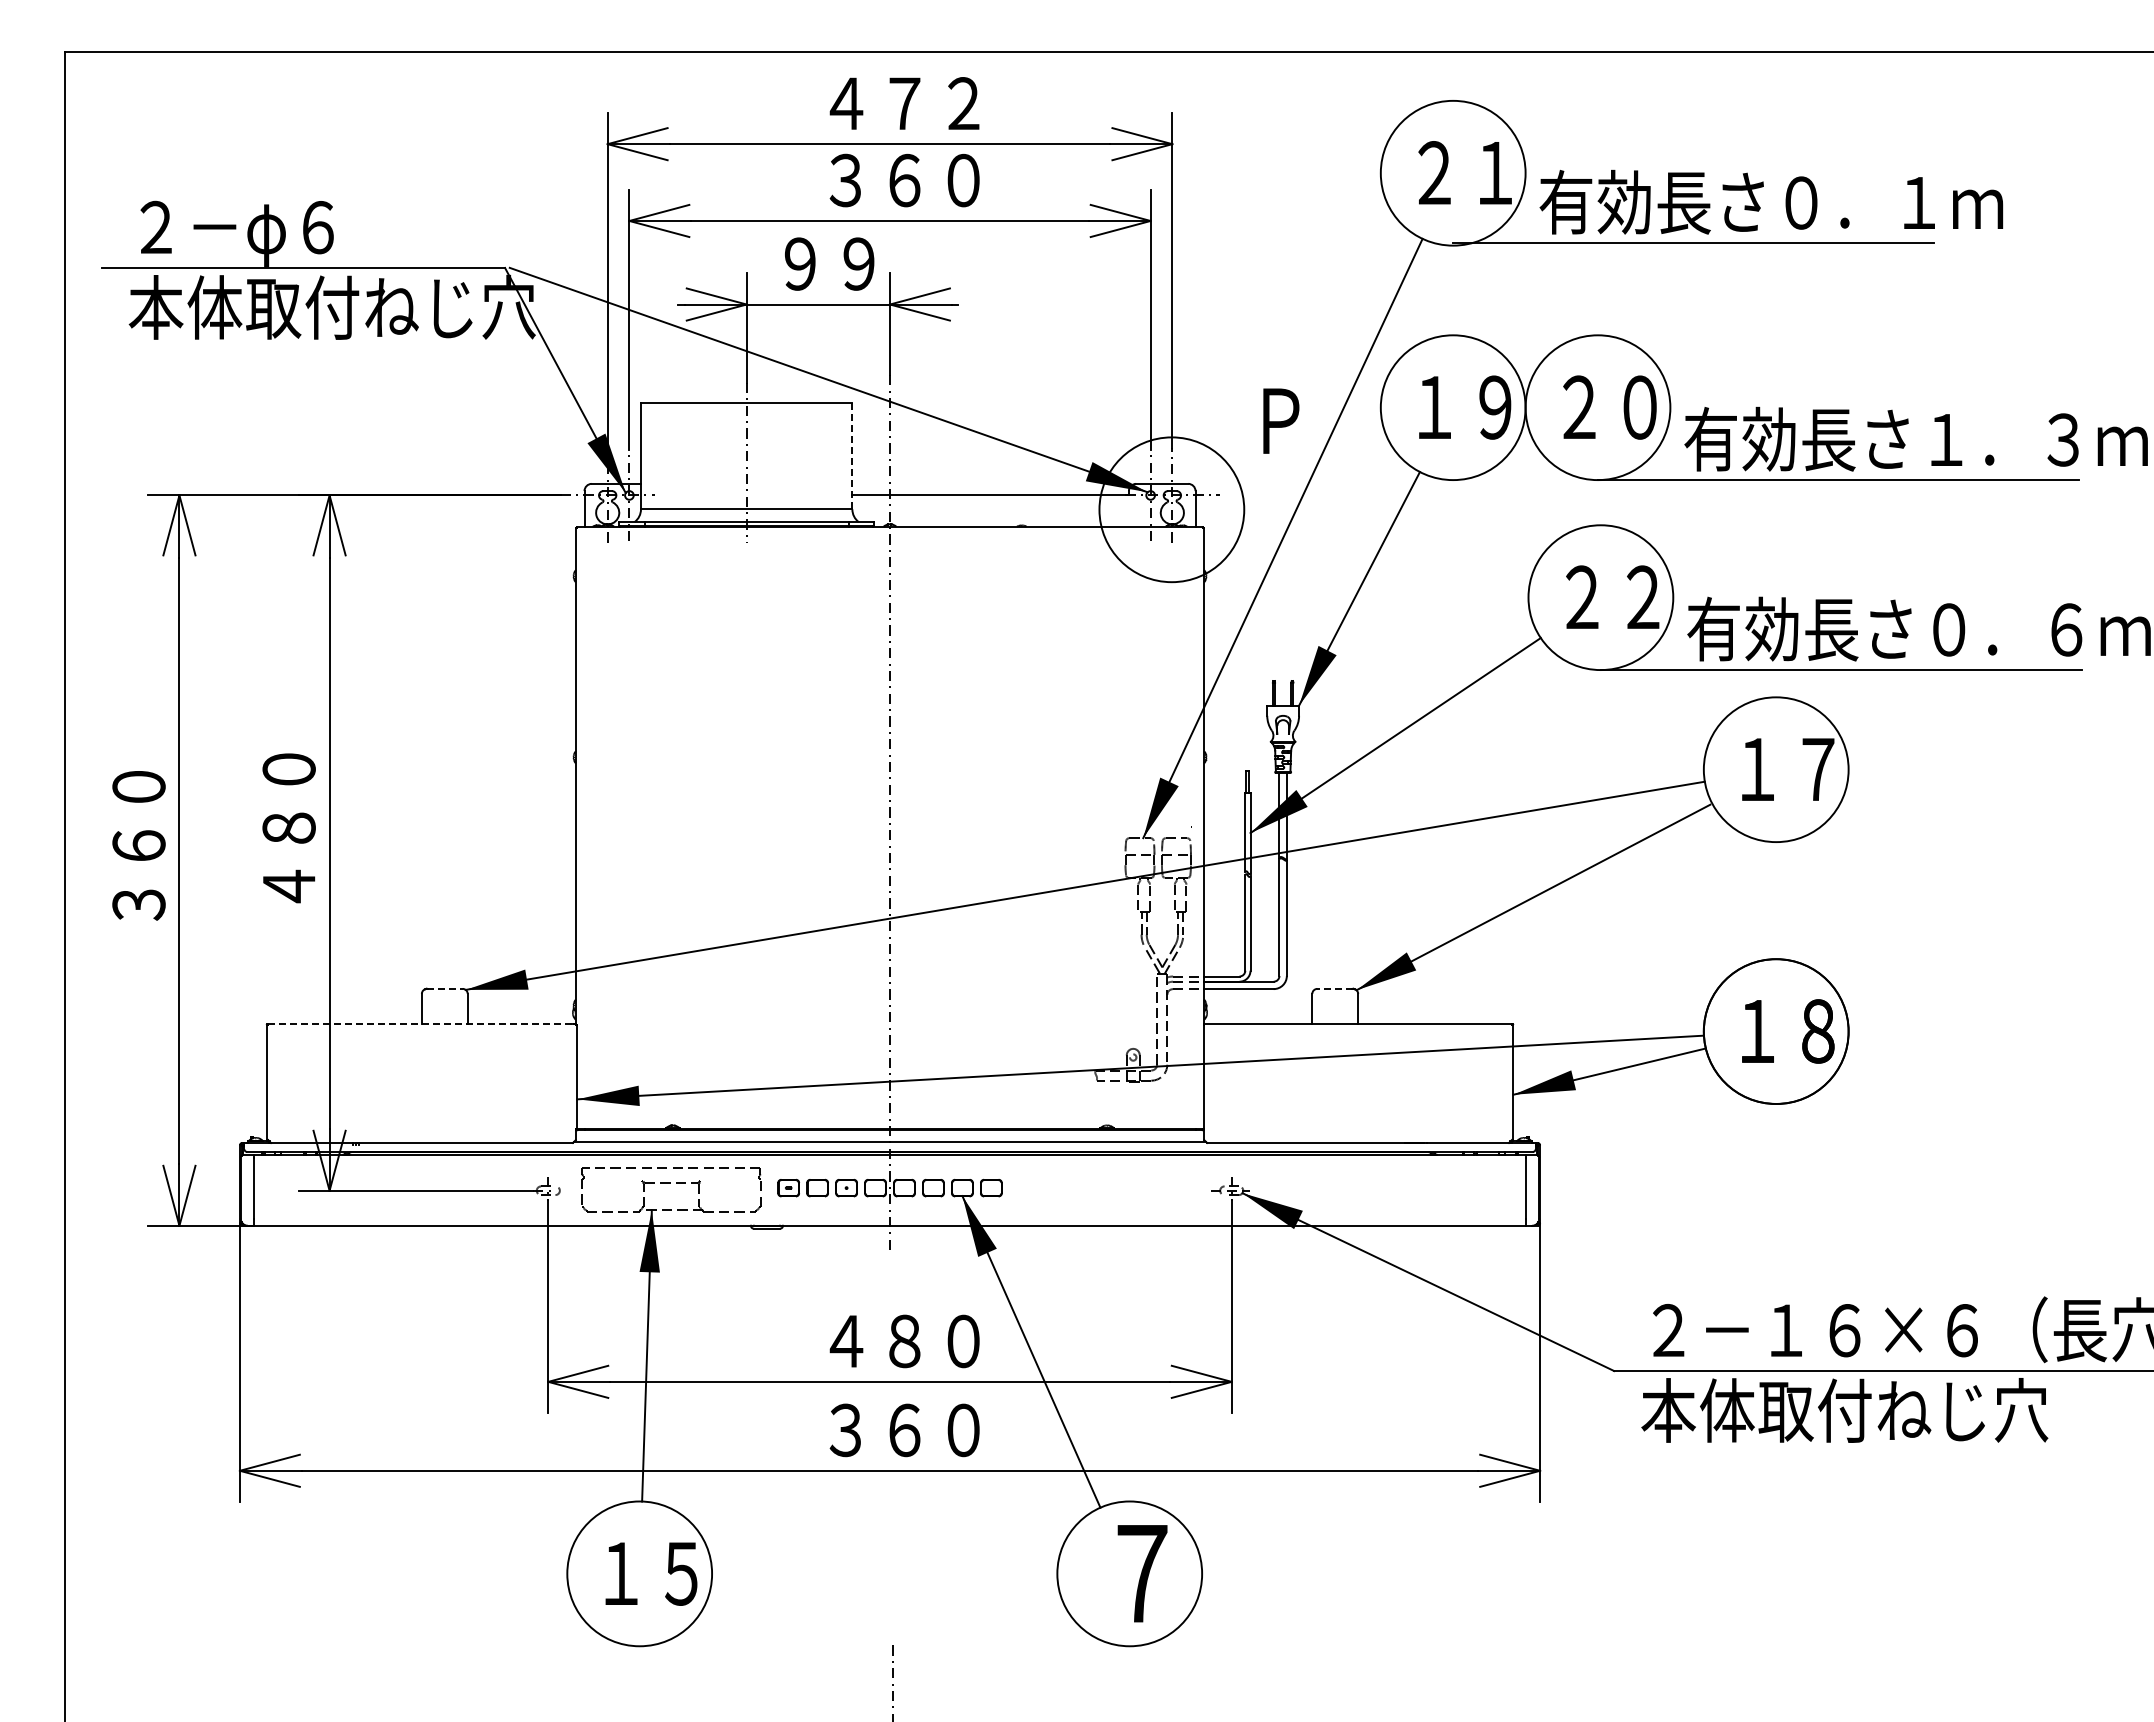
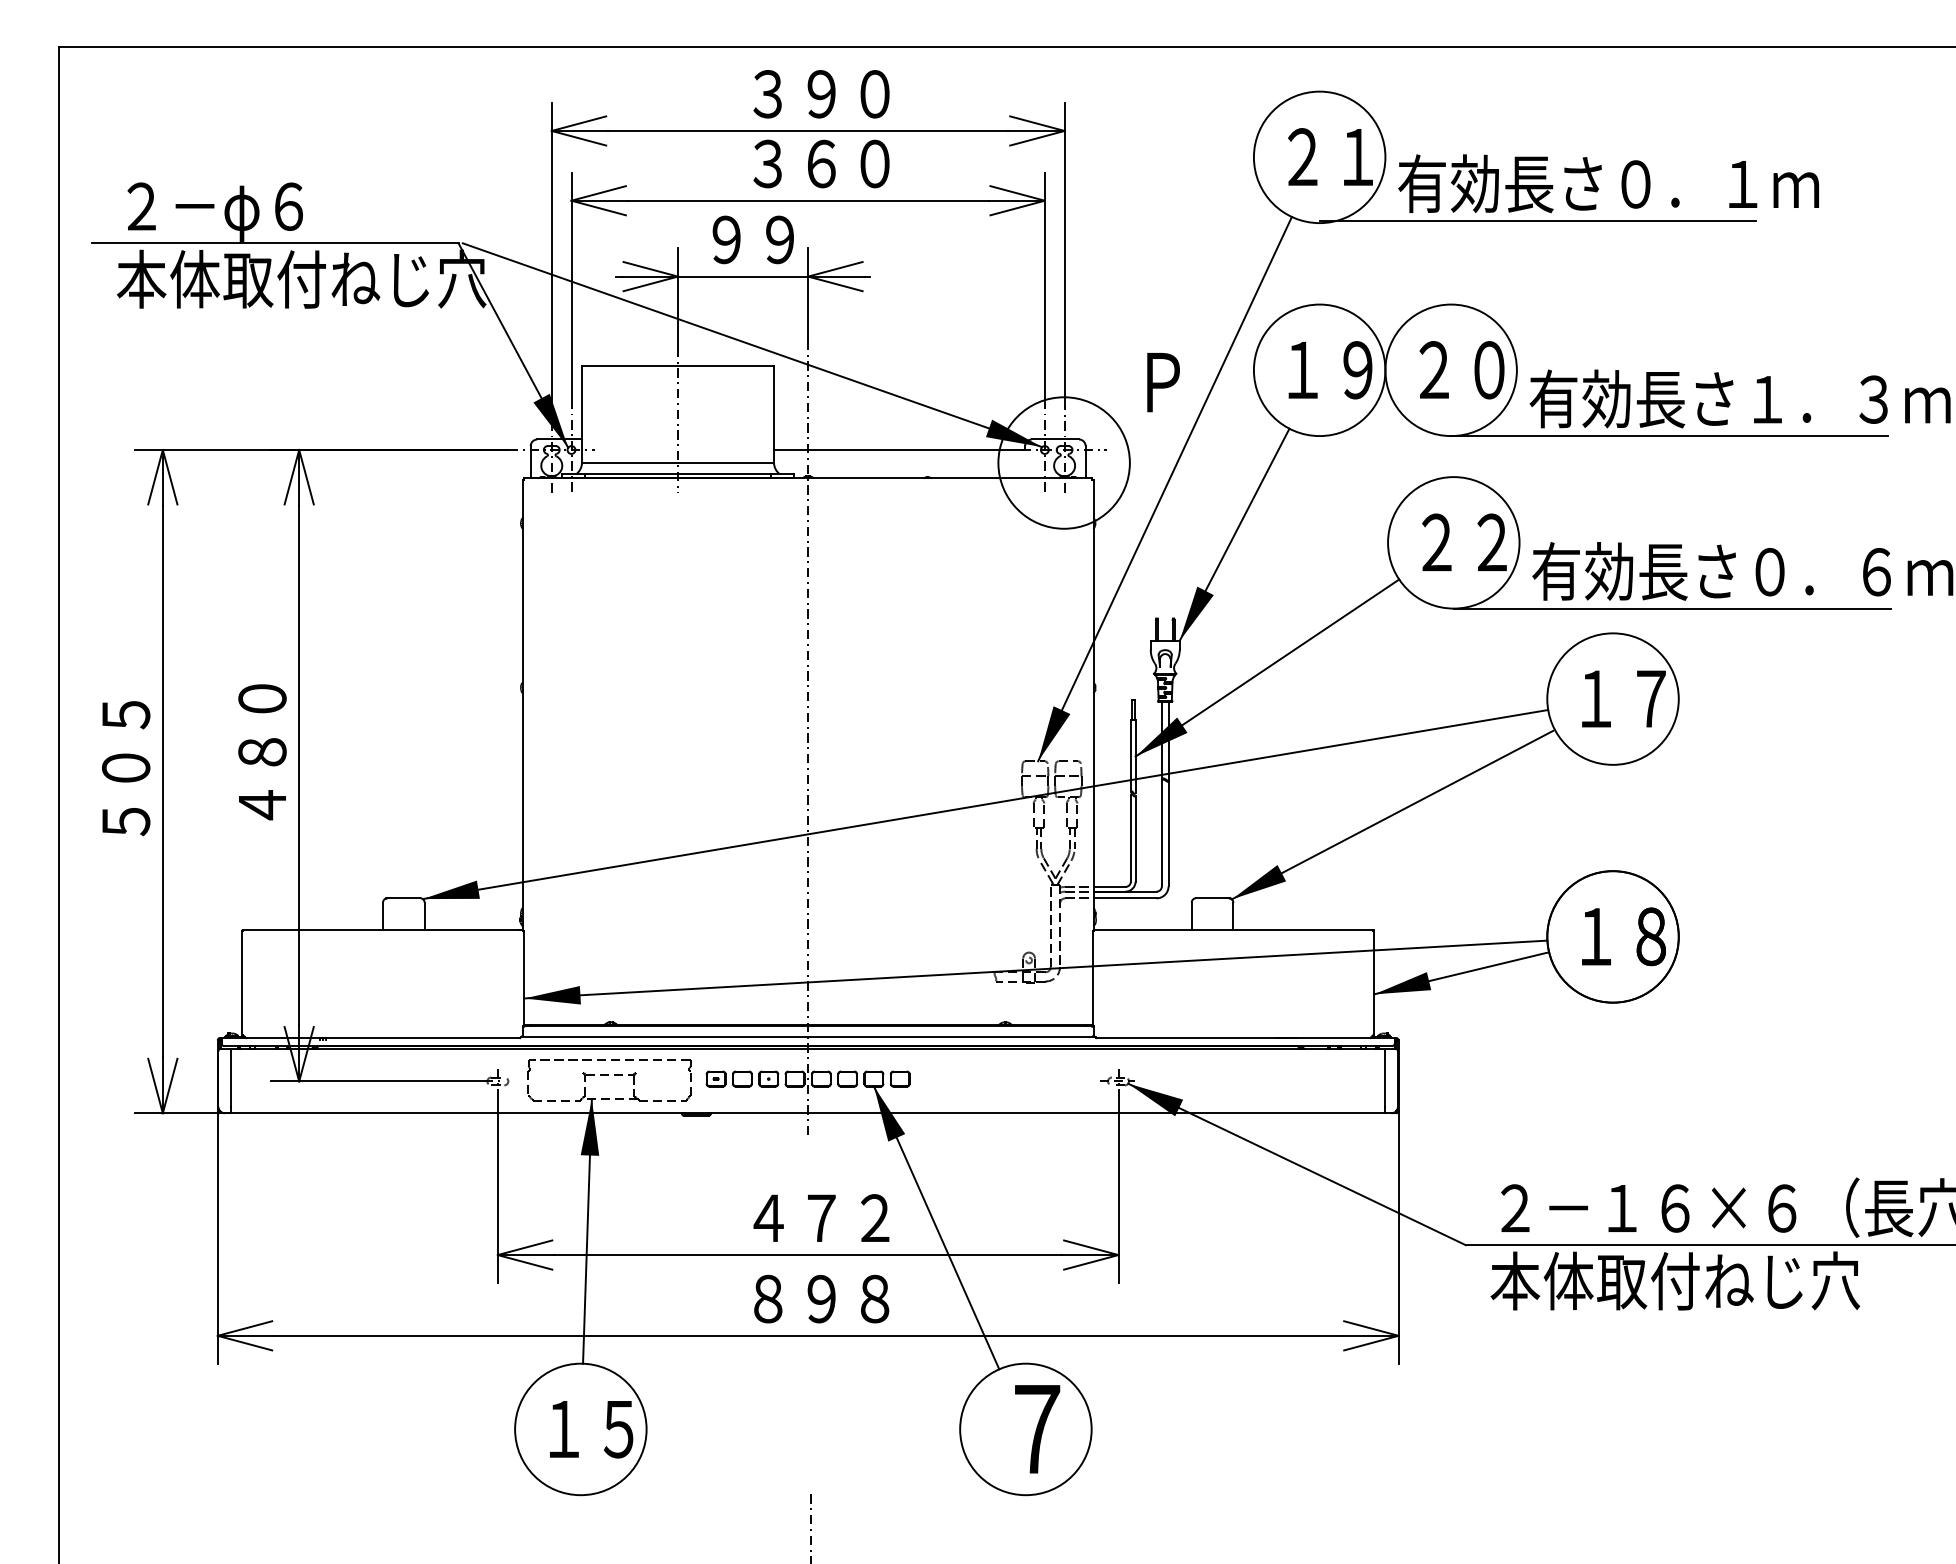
text: (904, 103) -> (821, 94), ４７２ -> ３９０
line: (852, 456) -> (774, 414), dashed -> solid
text: (138, 845) -> (125, 767), ３６０ -> ５０５
line: (444, 988) -> (403, 897), dashed -> solid
line: (1335, 988) -> (1212, 897), dashed -> solid
line: (422, 1024) -> (383, 930), dashed -> solid
text: (934, 1341) -> (848, 1218), ４８０ -> ４７２
text: (904, 1430) -> (821, 1299), ３６０ -> ８９８

